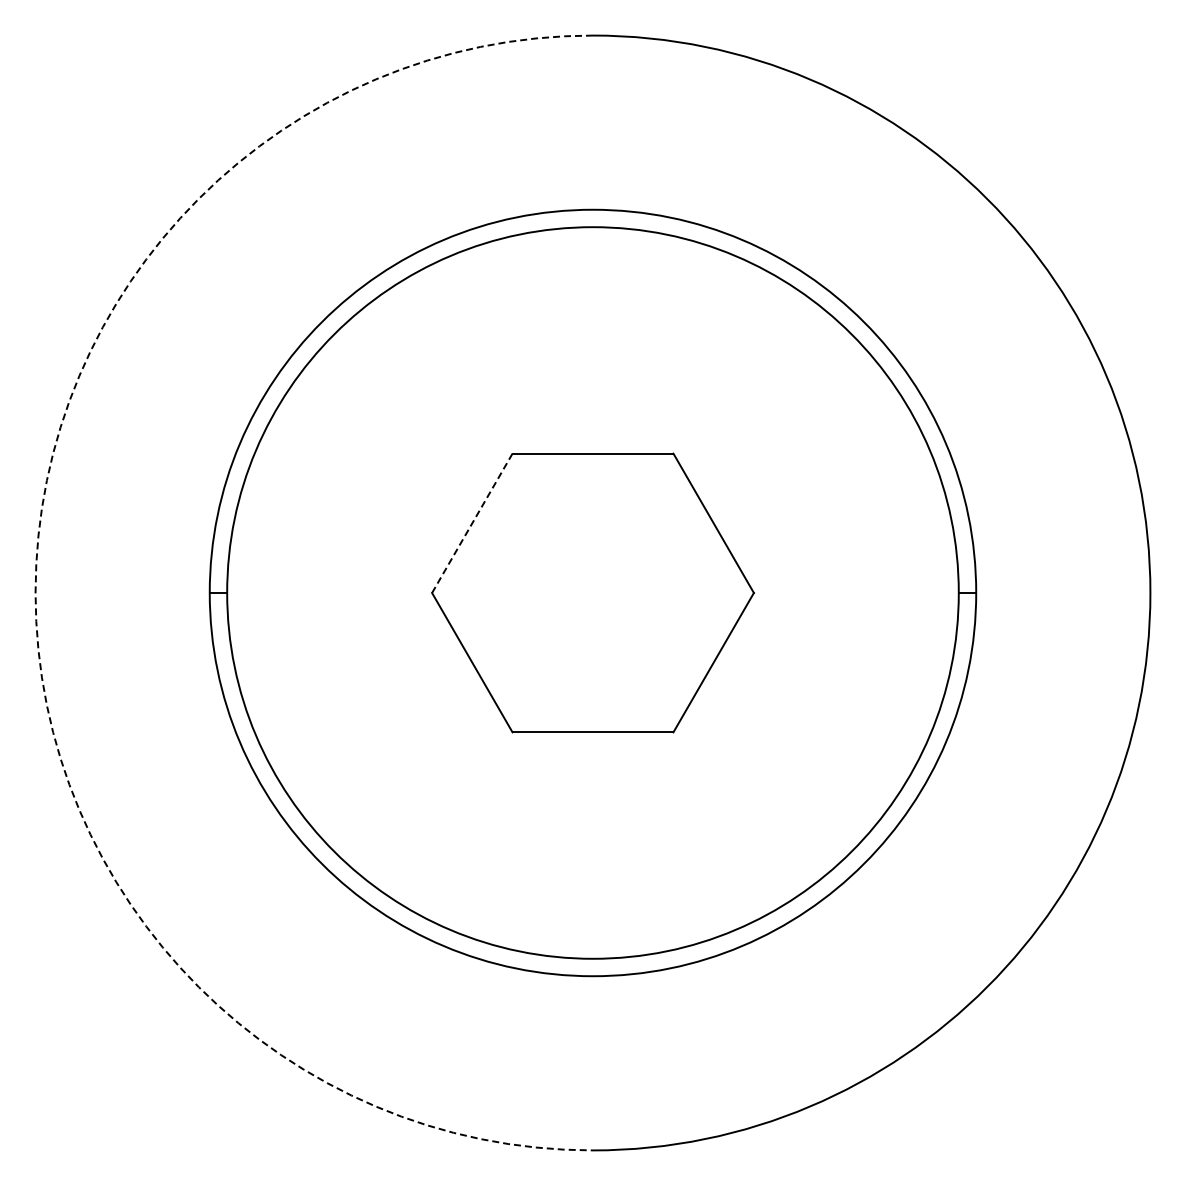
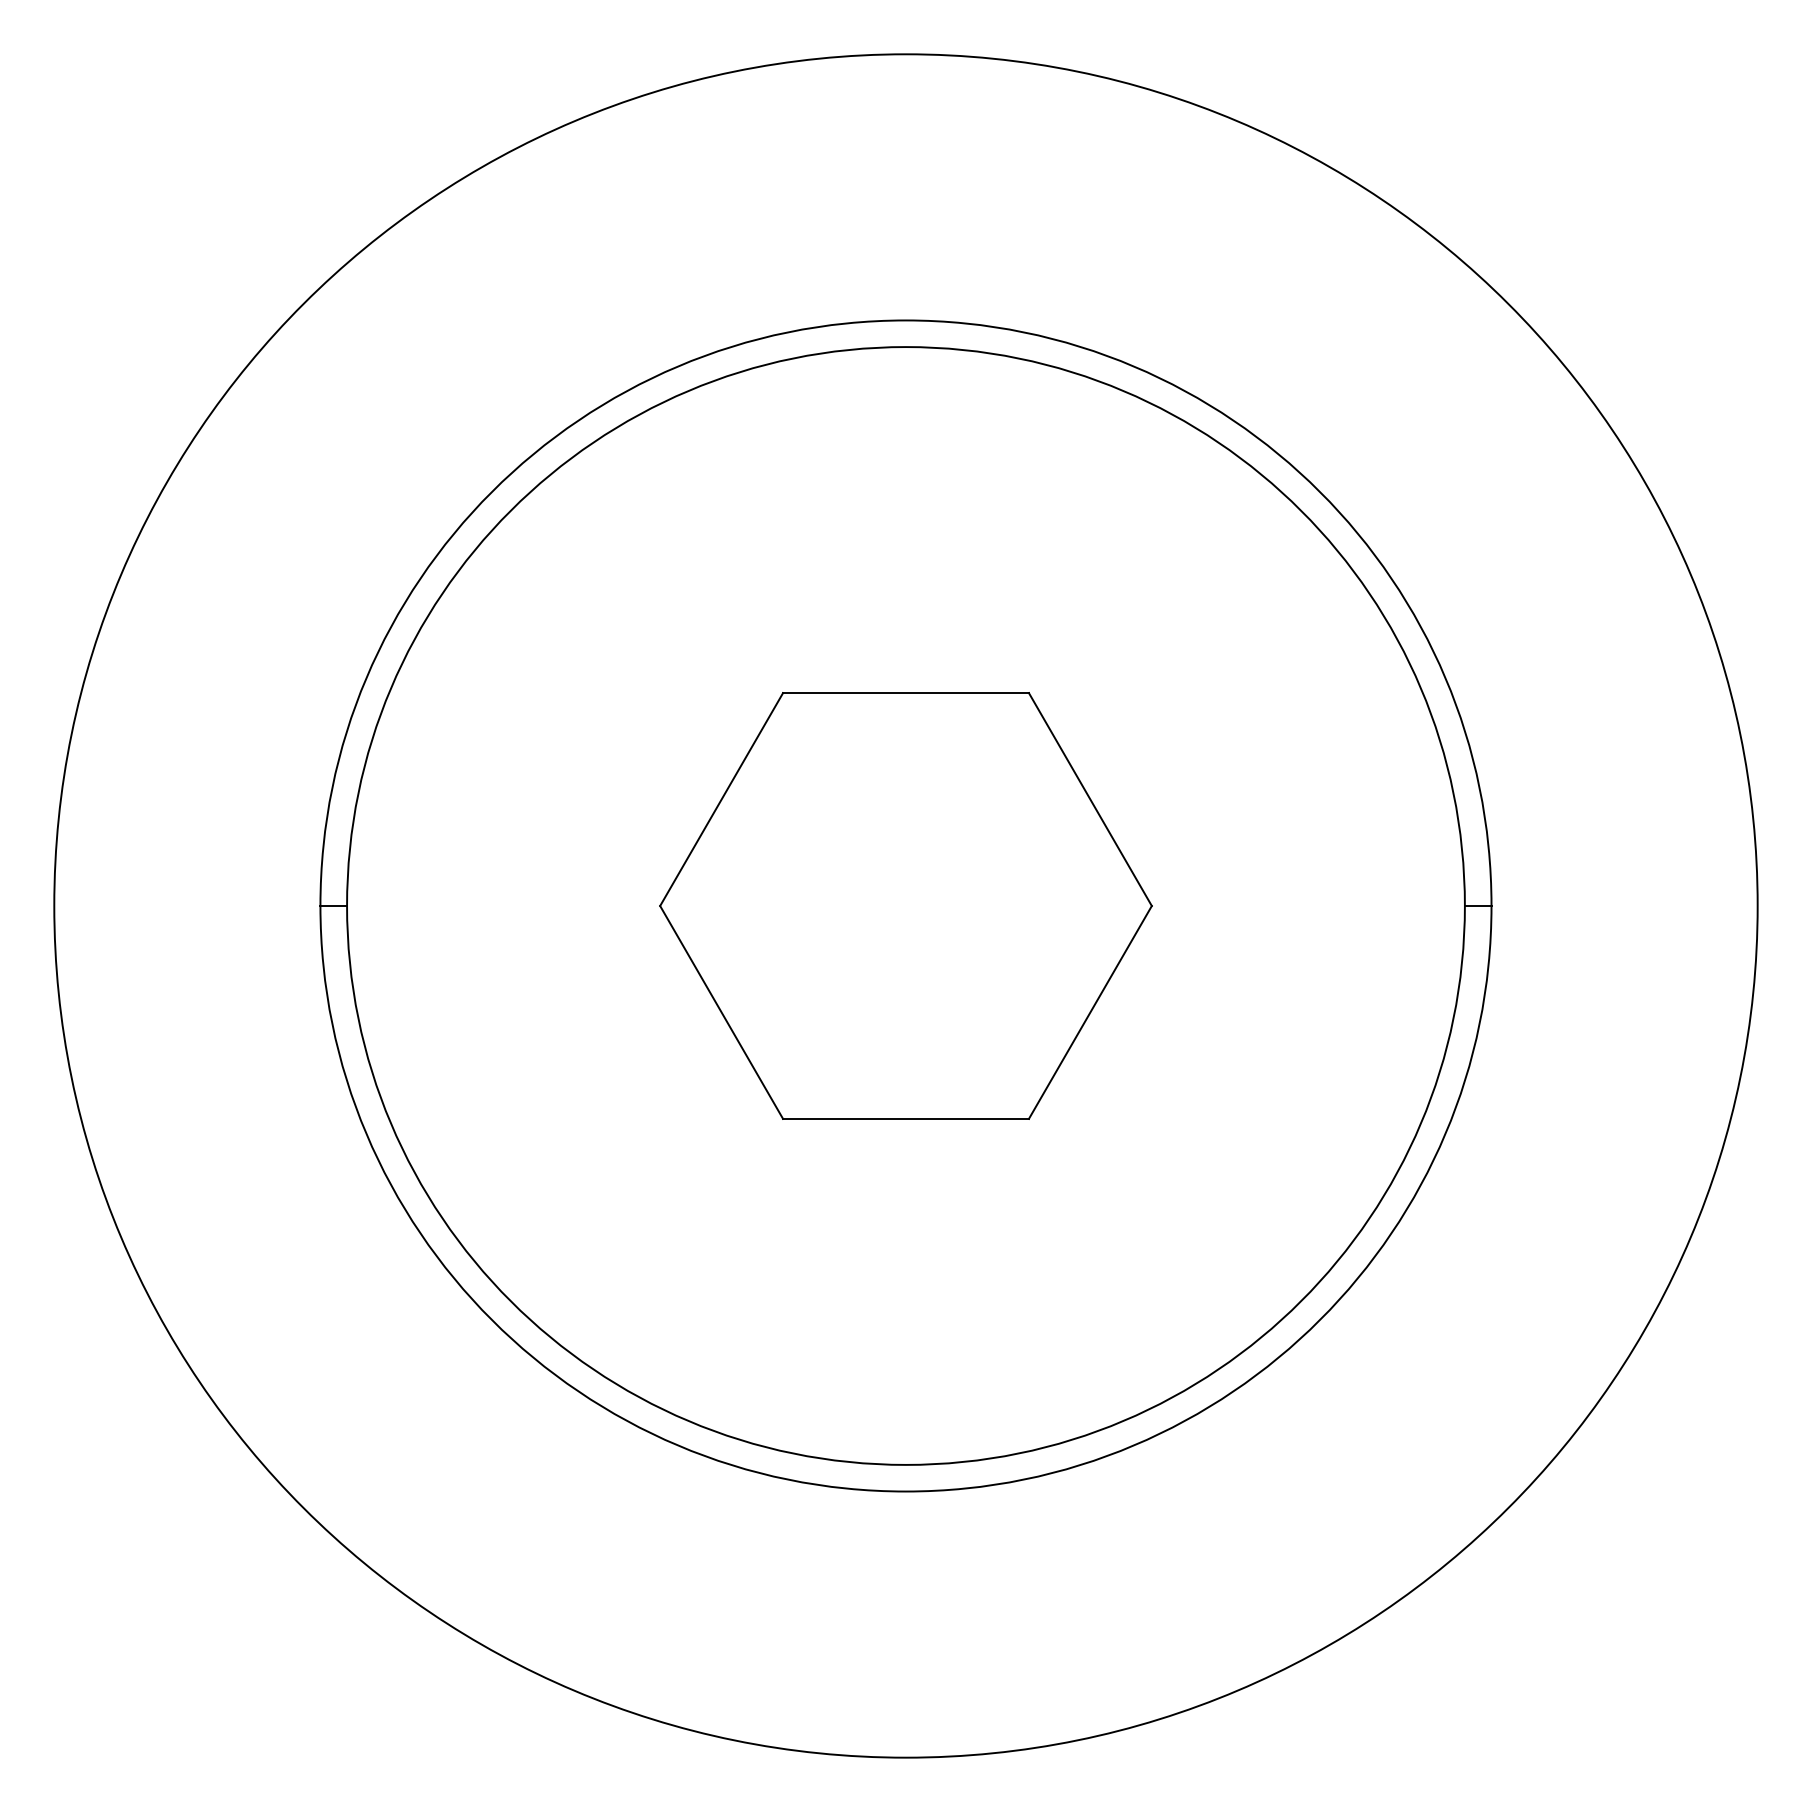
line: (472, 523) -> (721, 799), dashed -> solid
arc: (35, 592) -> (54, 905), dashed -> solid

